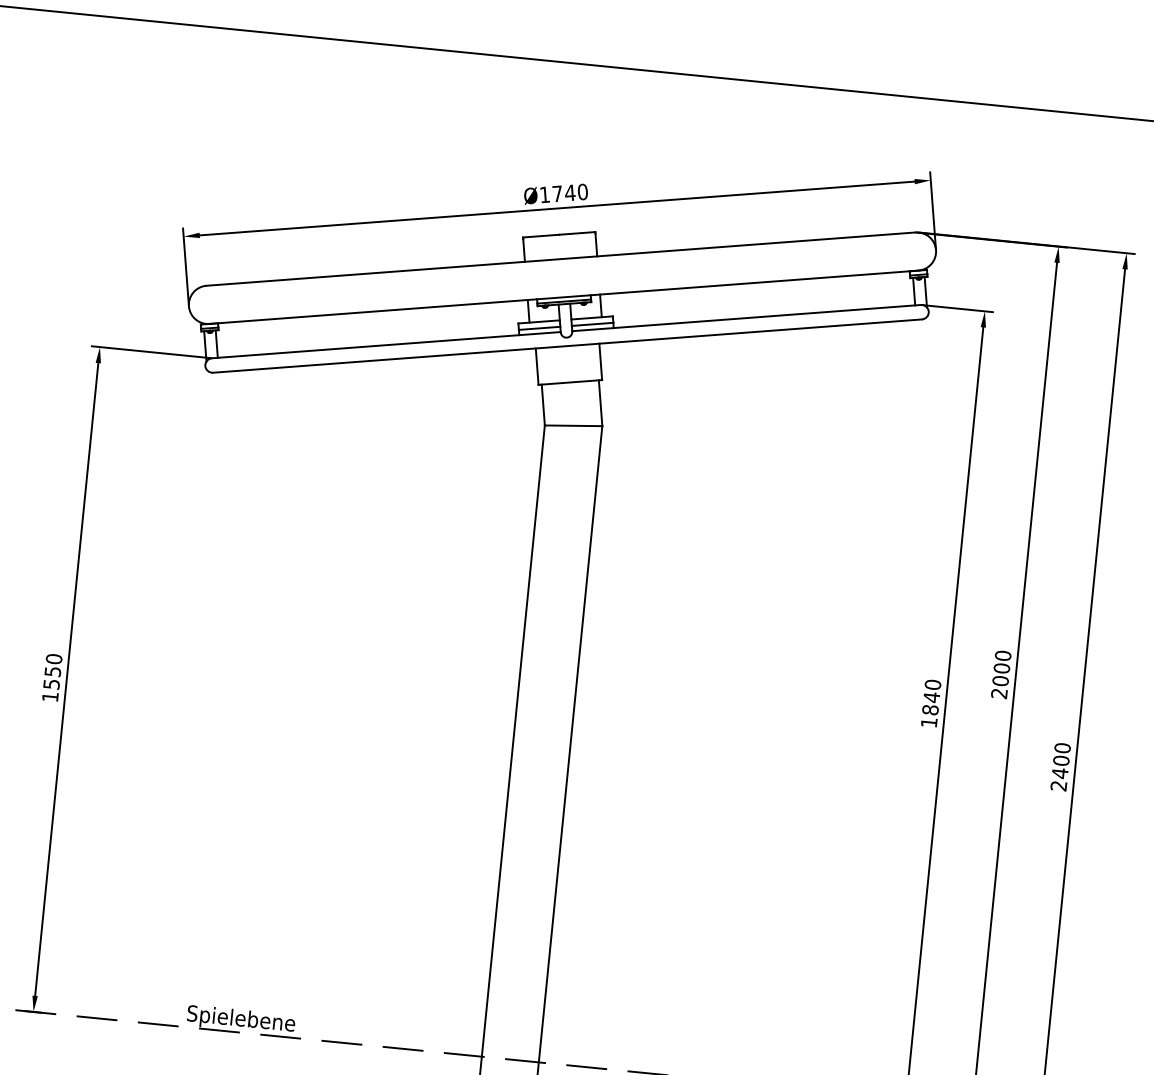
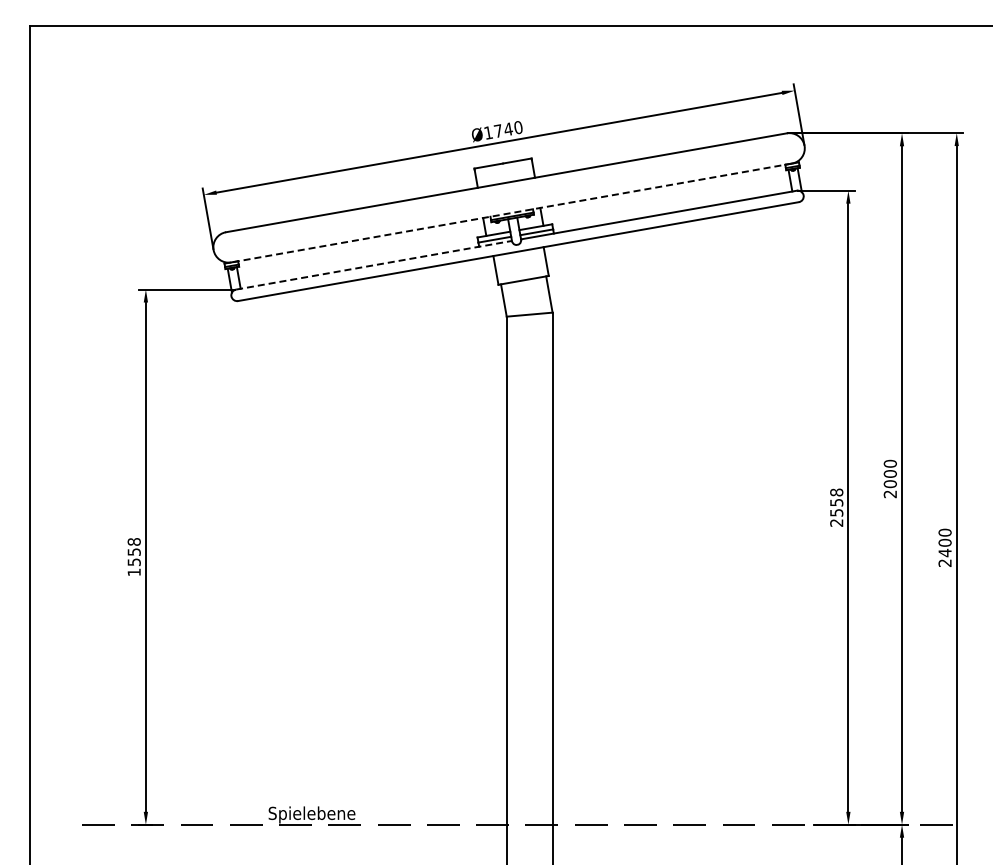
line: (563, 297) -> (511, 213), solid -> dashed
line: (386, 345) -> (374, 265), solid -> dashed
text: (54, 658) -> (134, 541), 1550 -> 1558
text: (930, 703) -> (836, 507), 1840 -> 2558

